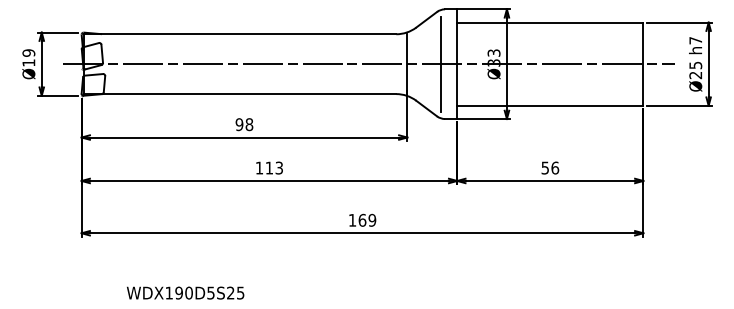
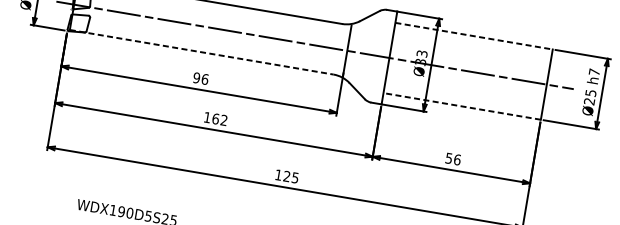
line: (550, 22) -> (474, 36), solid -> dashed
line: (440, 64) -> (375, 55), removed
line: (240, 94) -> (201, 52), solid -> dashed
line: (549, 105) -> (461, 106), solid -> dashed
text: (249, 124) -> (205, 79), 98 -> 96
text: (273, 167) -> (219, 119), 113 -> 162
text: (367, 219) -> (291, 176), 169 -> 125

